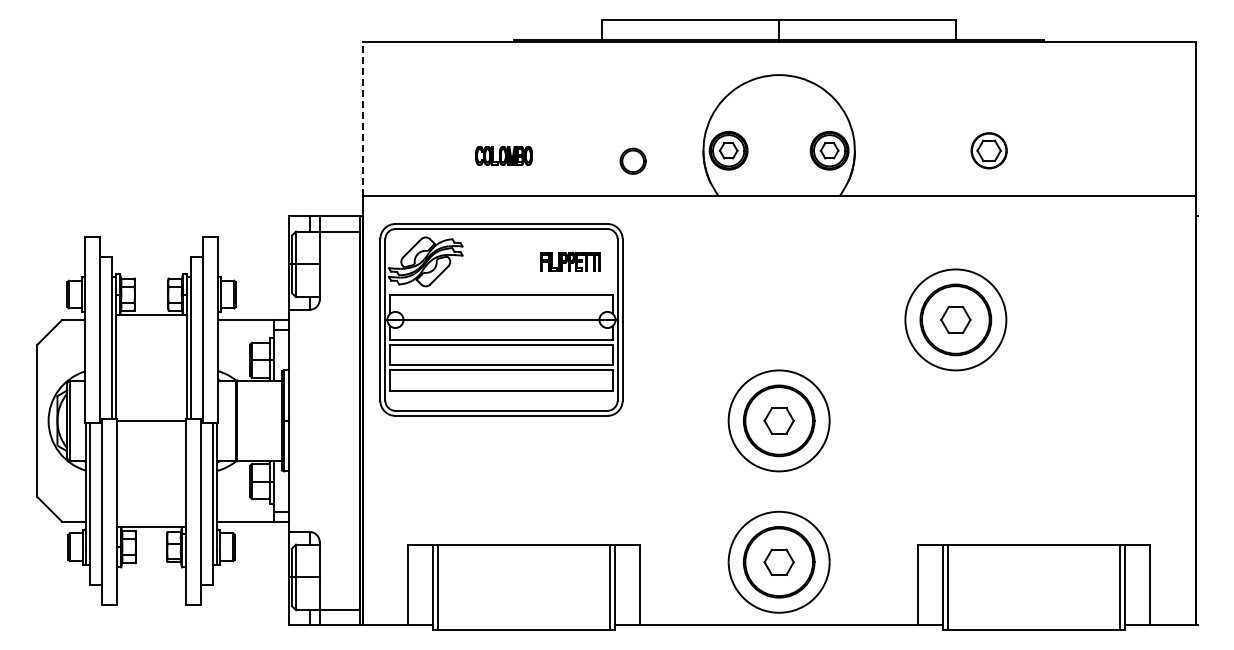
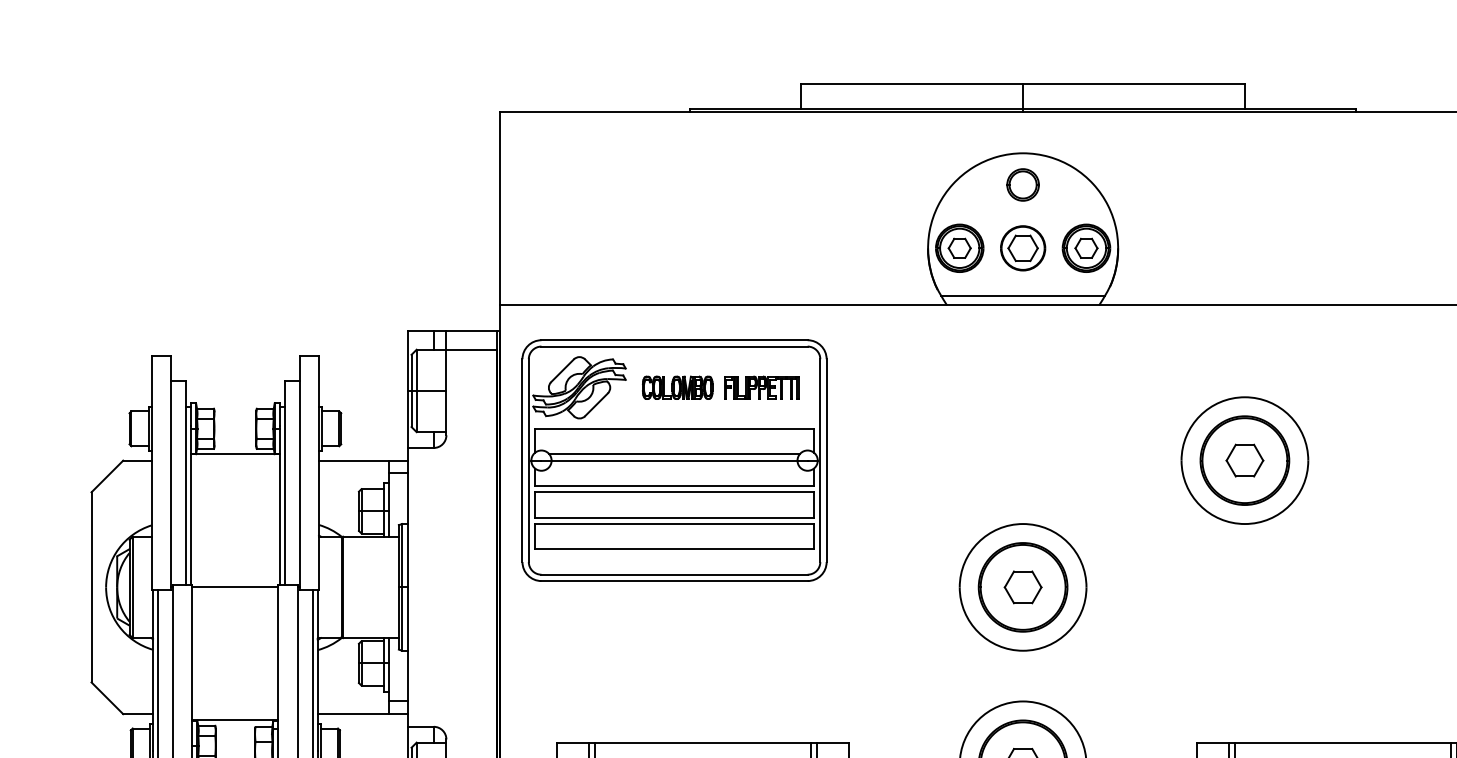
line: (362, 119) -> (500, 209), dashed -> solid
part: (988, 150) -> (1022, 247), moved
part: (503, 155) -> (677, 387), moved
part: (632, 160) -> (1022, 183), moved
line: (778, 188) -> (1022, 295), added
line: (501, 314) -> (674, 453), added

